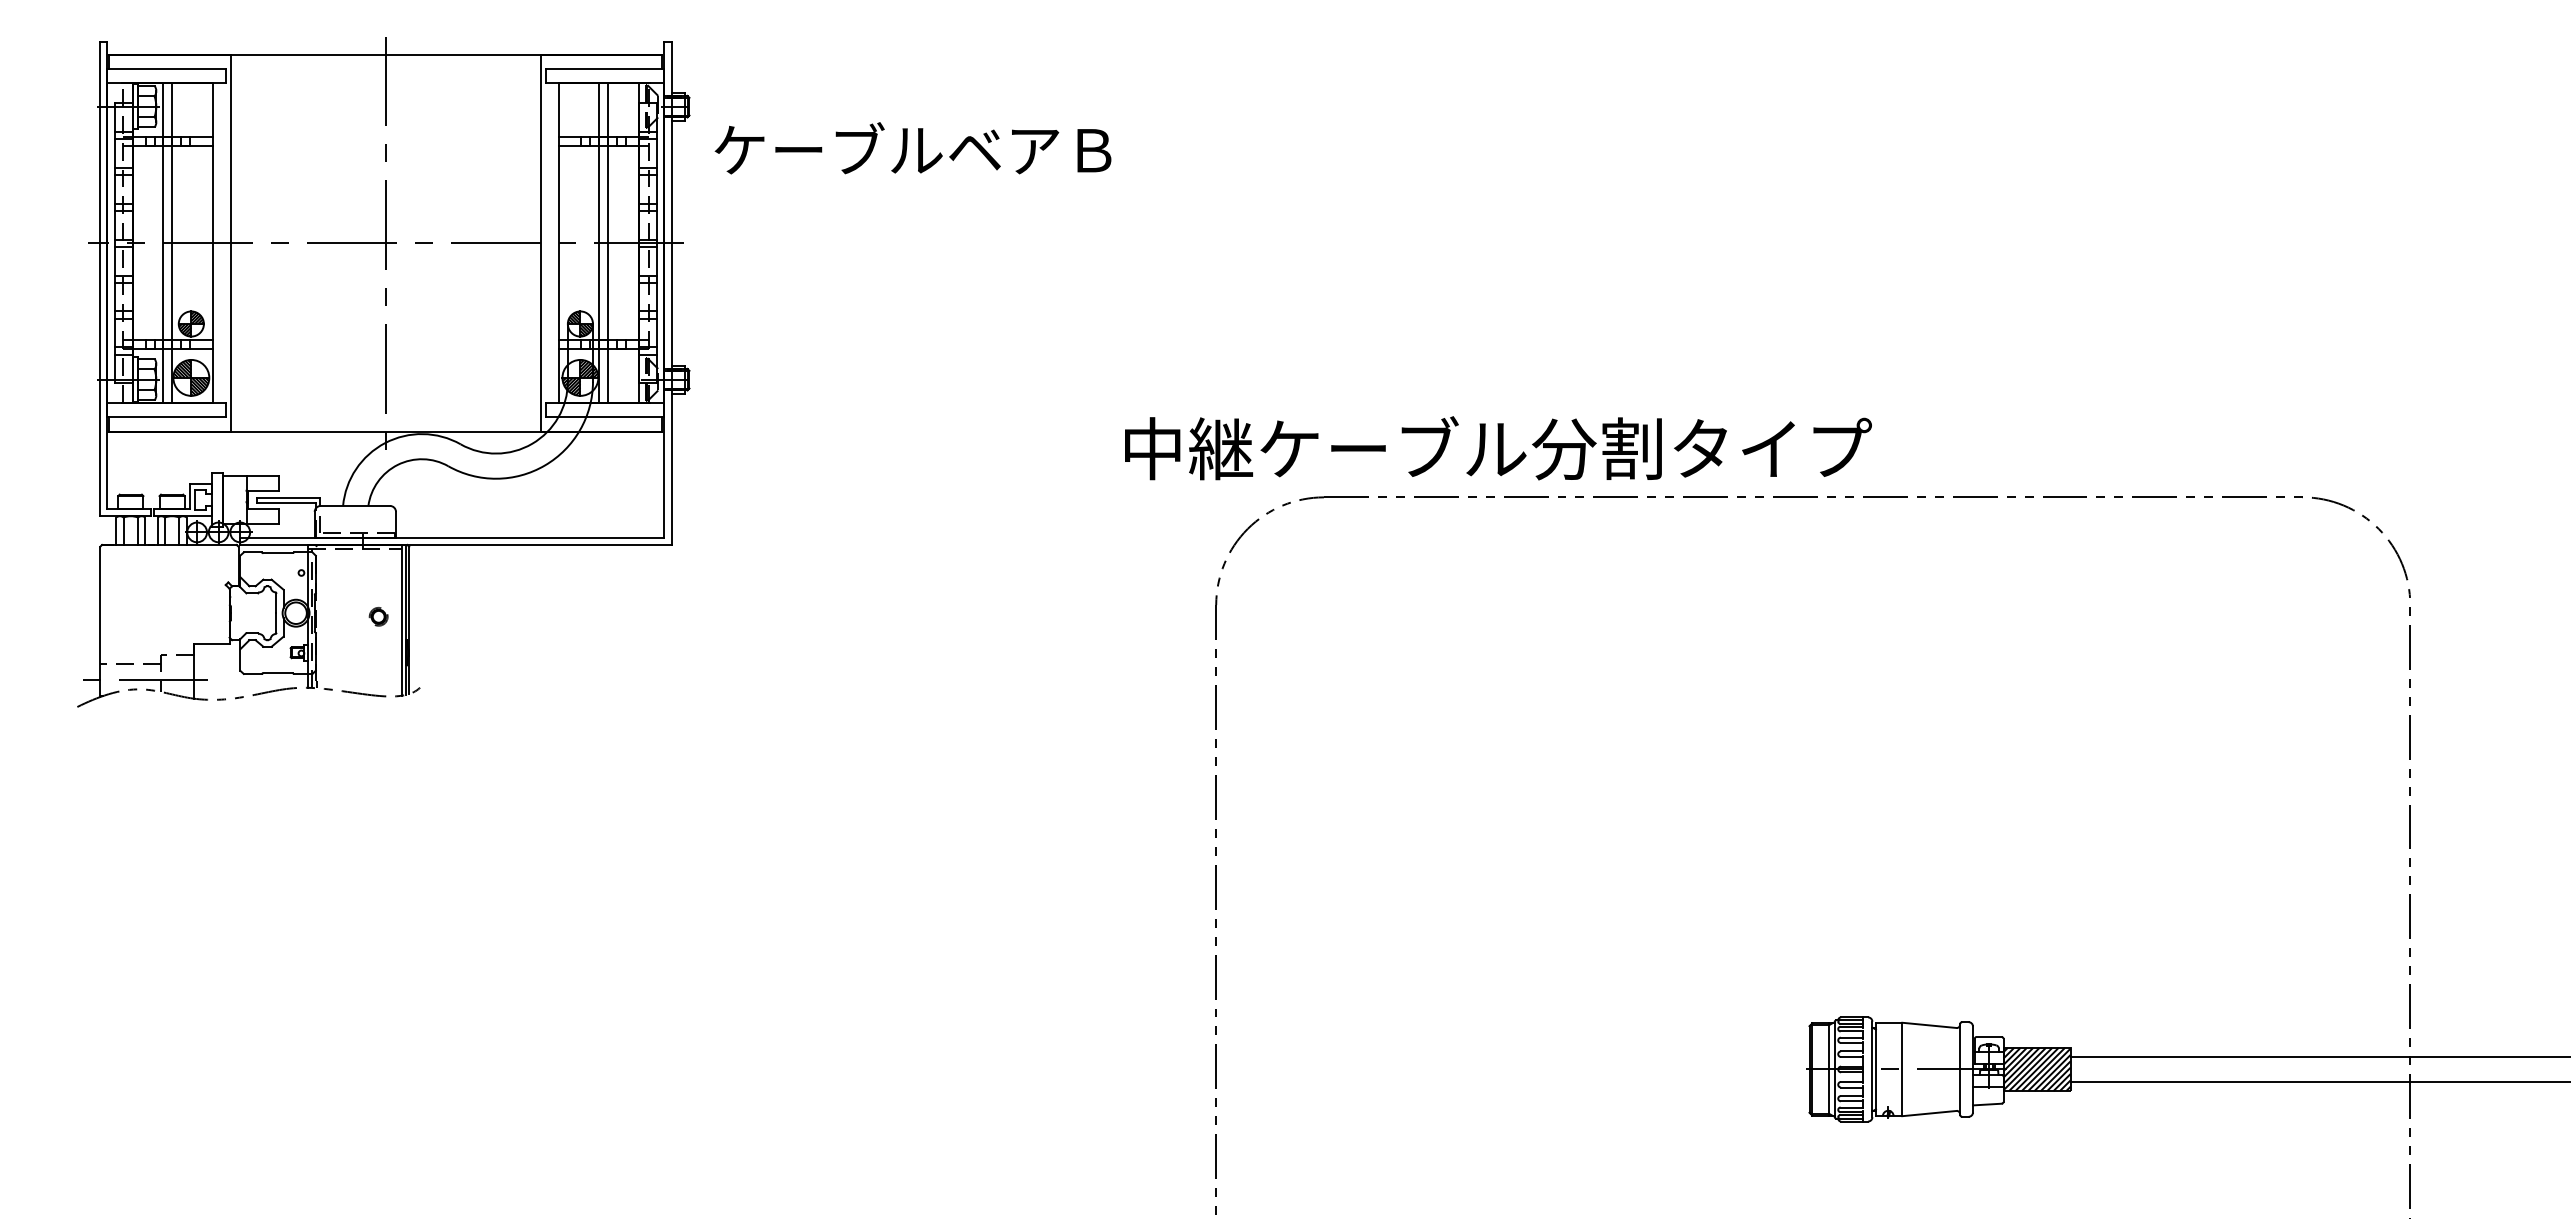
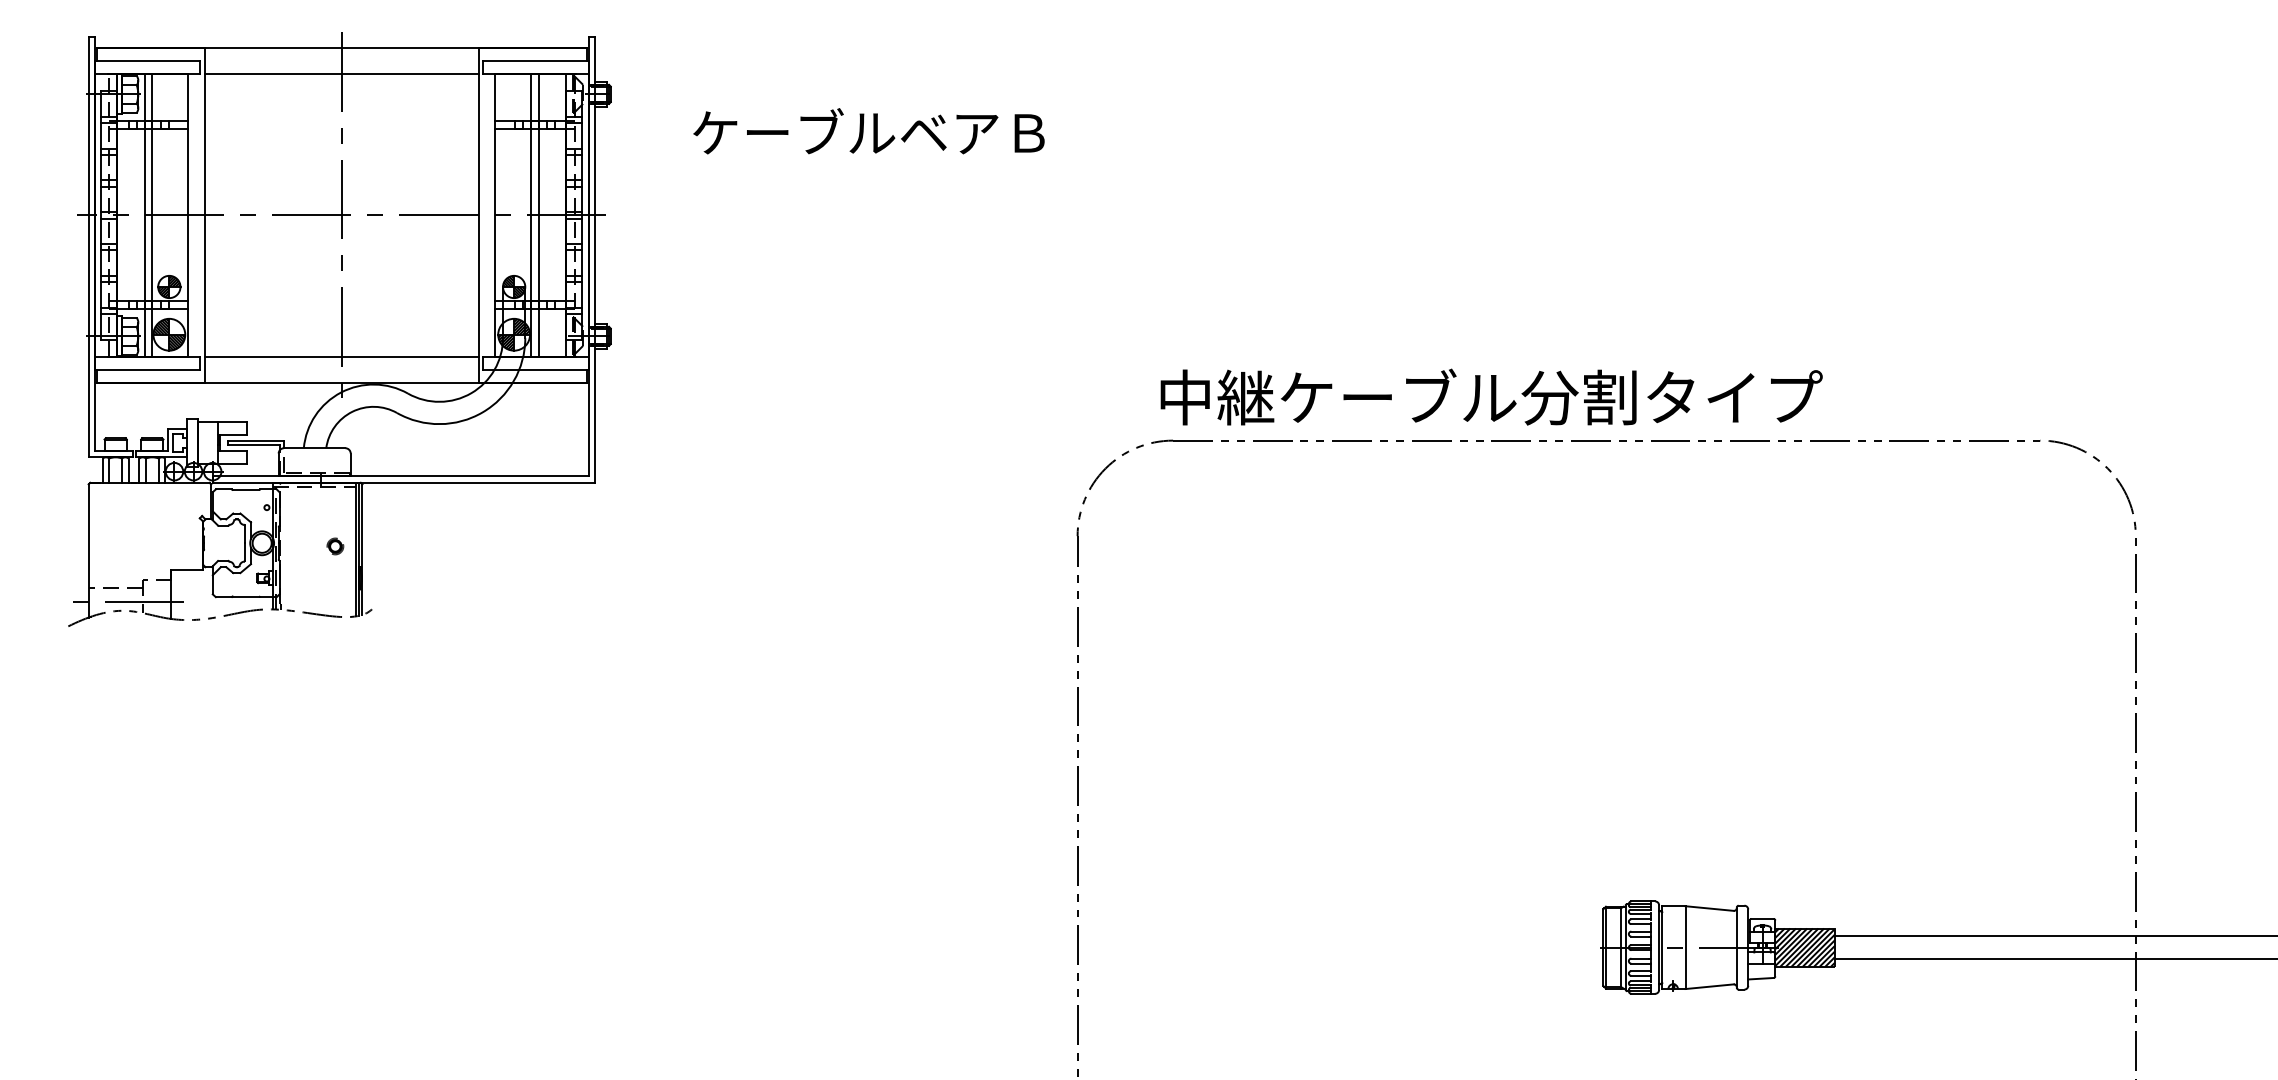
line: (385, 83) -> (341, 73), added
text: (912, 148) -> (868, 131), moved
line: (385, 403) -> (341, 357), added
text: (1498, 447) -> (1491, 396), moved

